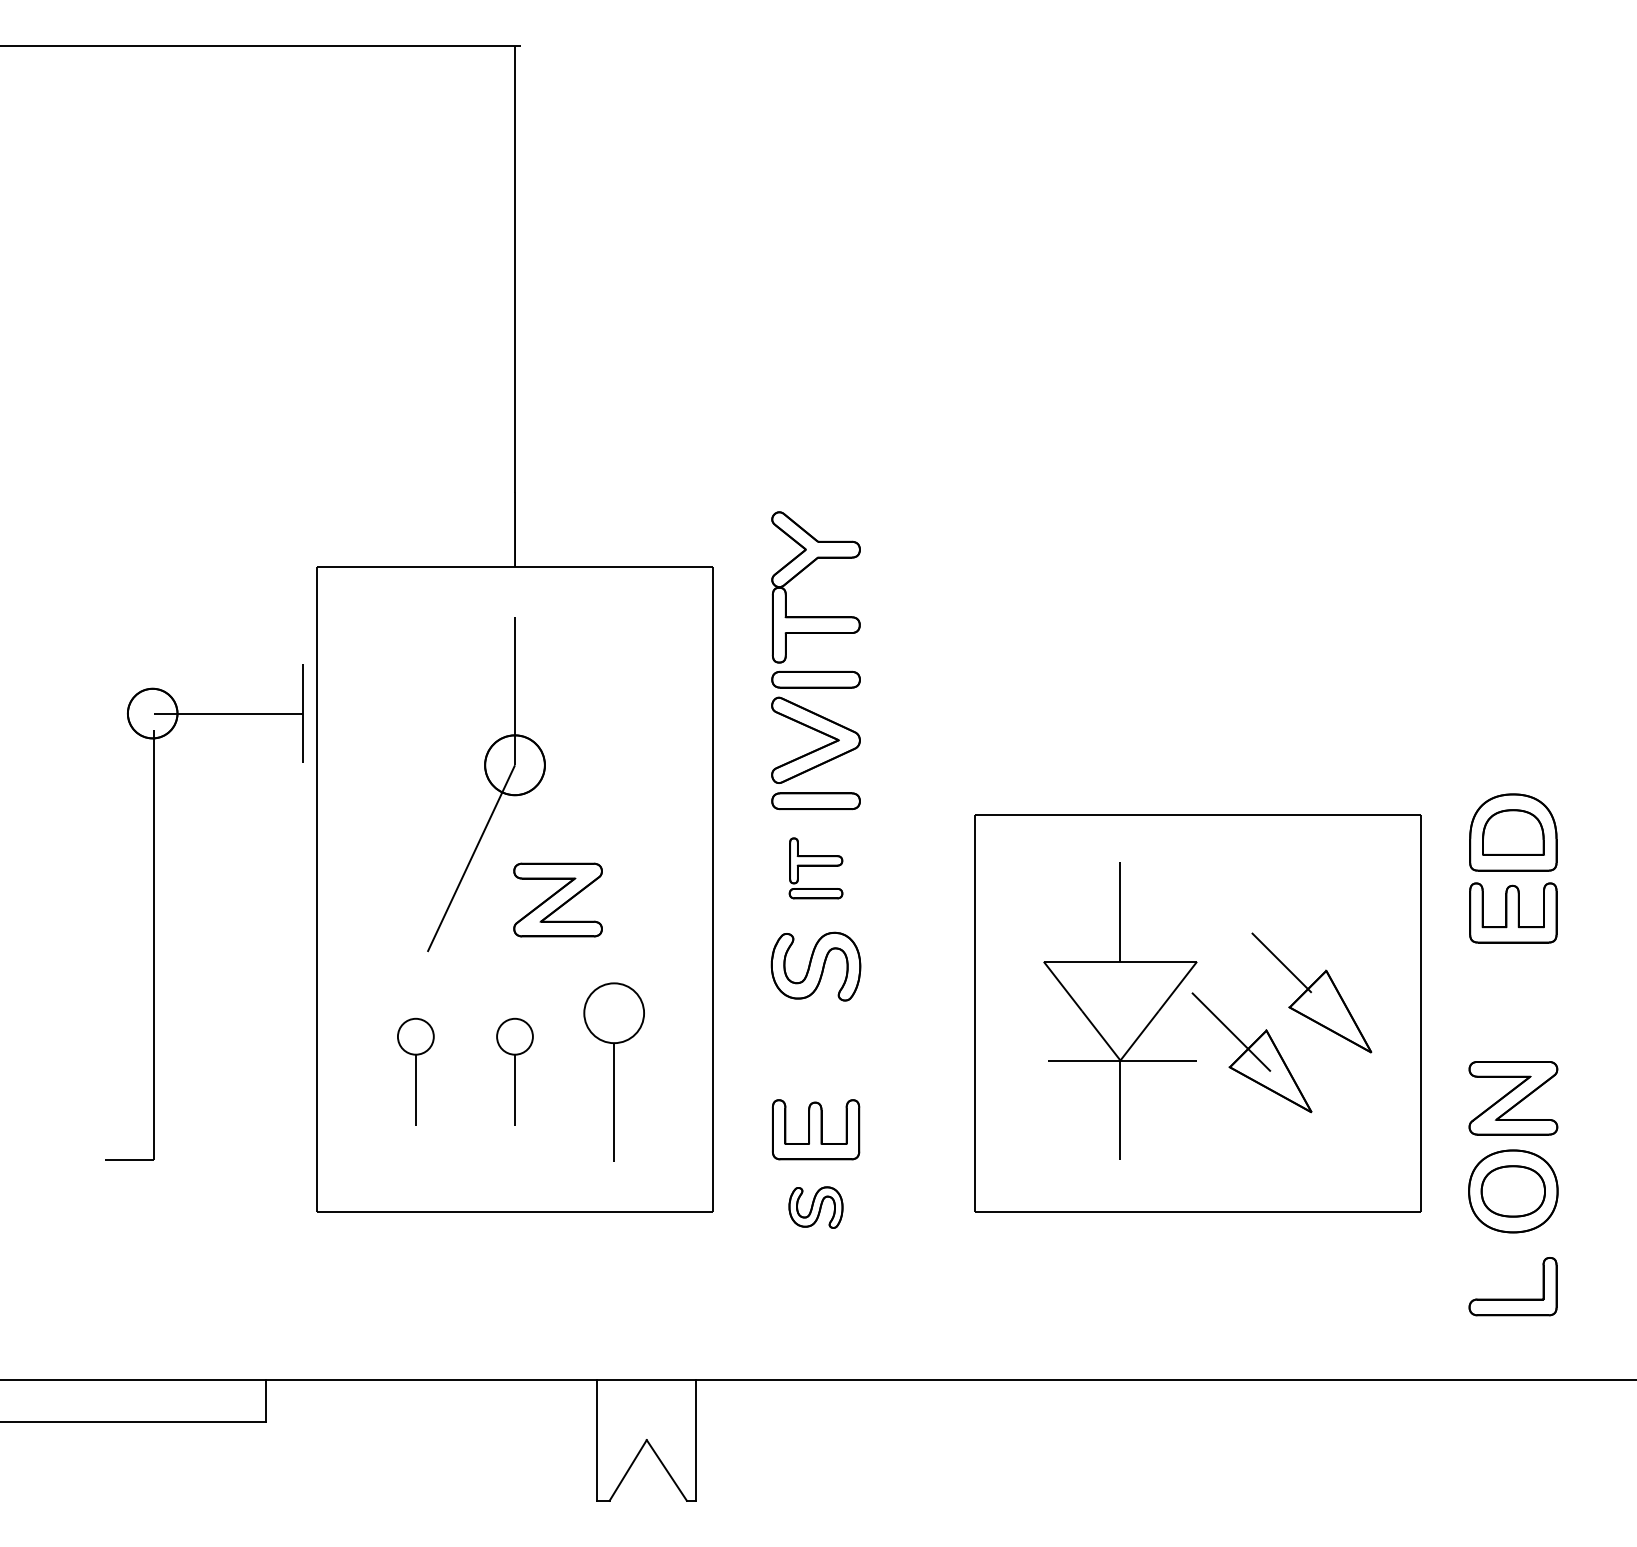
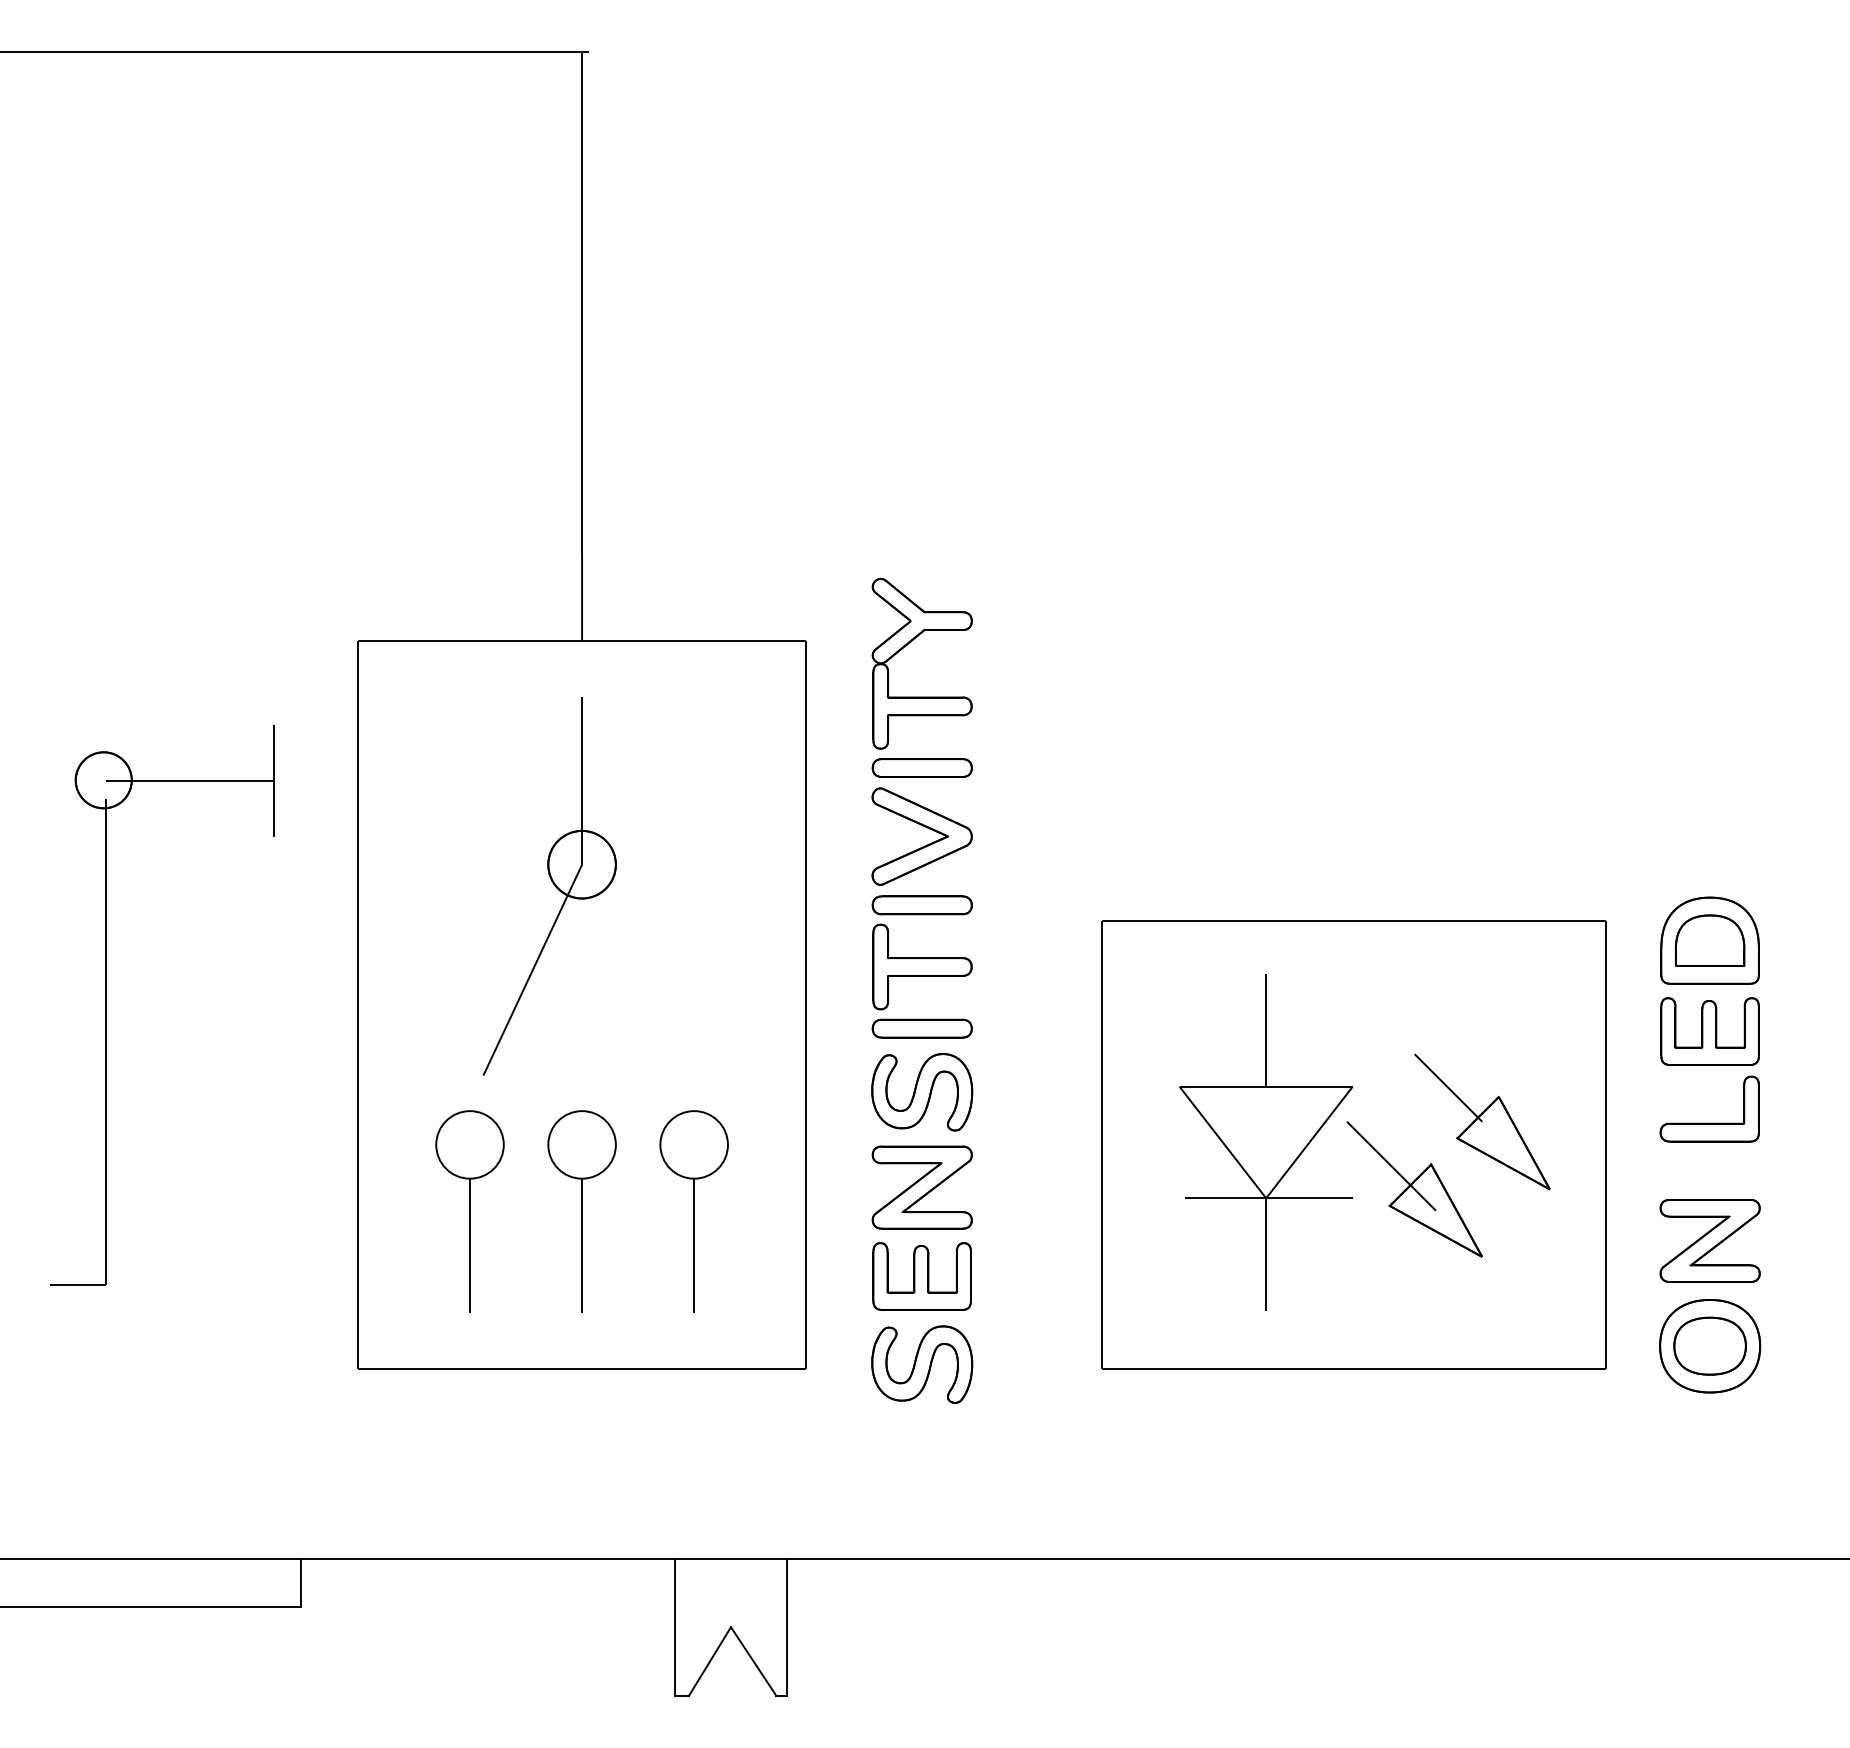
part: (815, 868) -> (921, 981), size x1.67
part: (557, 899) -> (921, 1186), moved
part: (154, 912) -> (105, 1005), moved
part: (415, 1071) -> (469, 1210), size x1.67
part: (514, 1071) -> (581, 1210), size x1.67
part: (815, 1207) -> (921, 1364), size x1.67
part: (1512, 1298) -> (1709, 1122), moved

